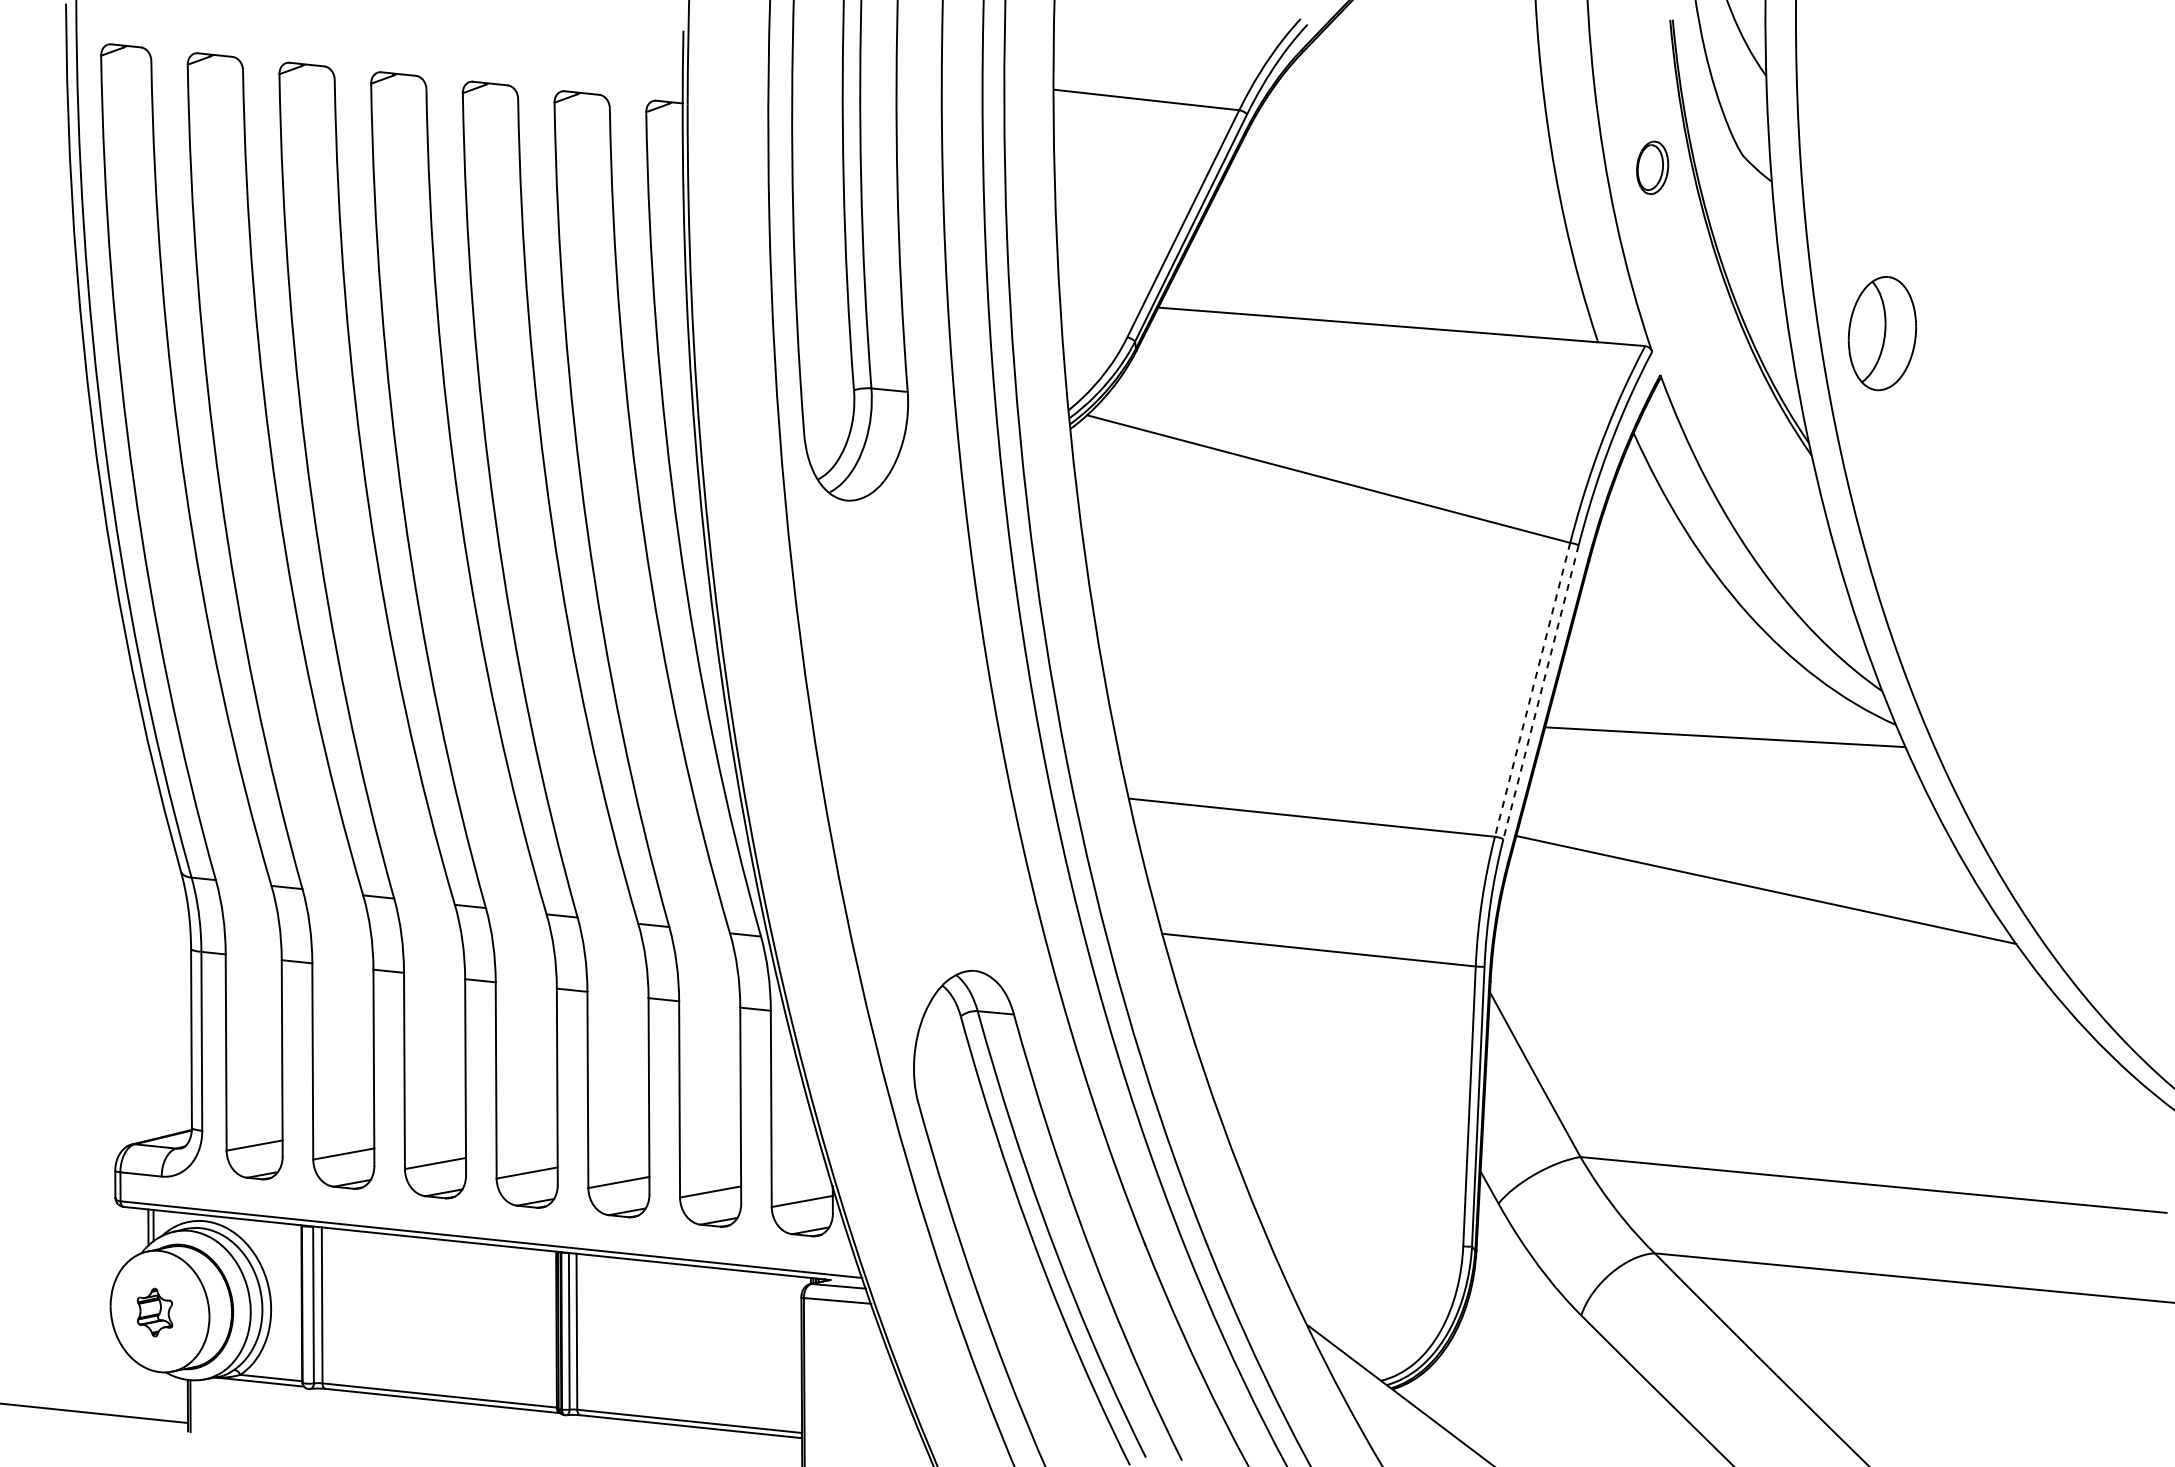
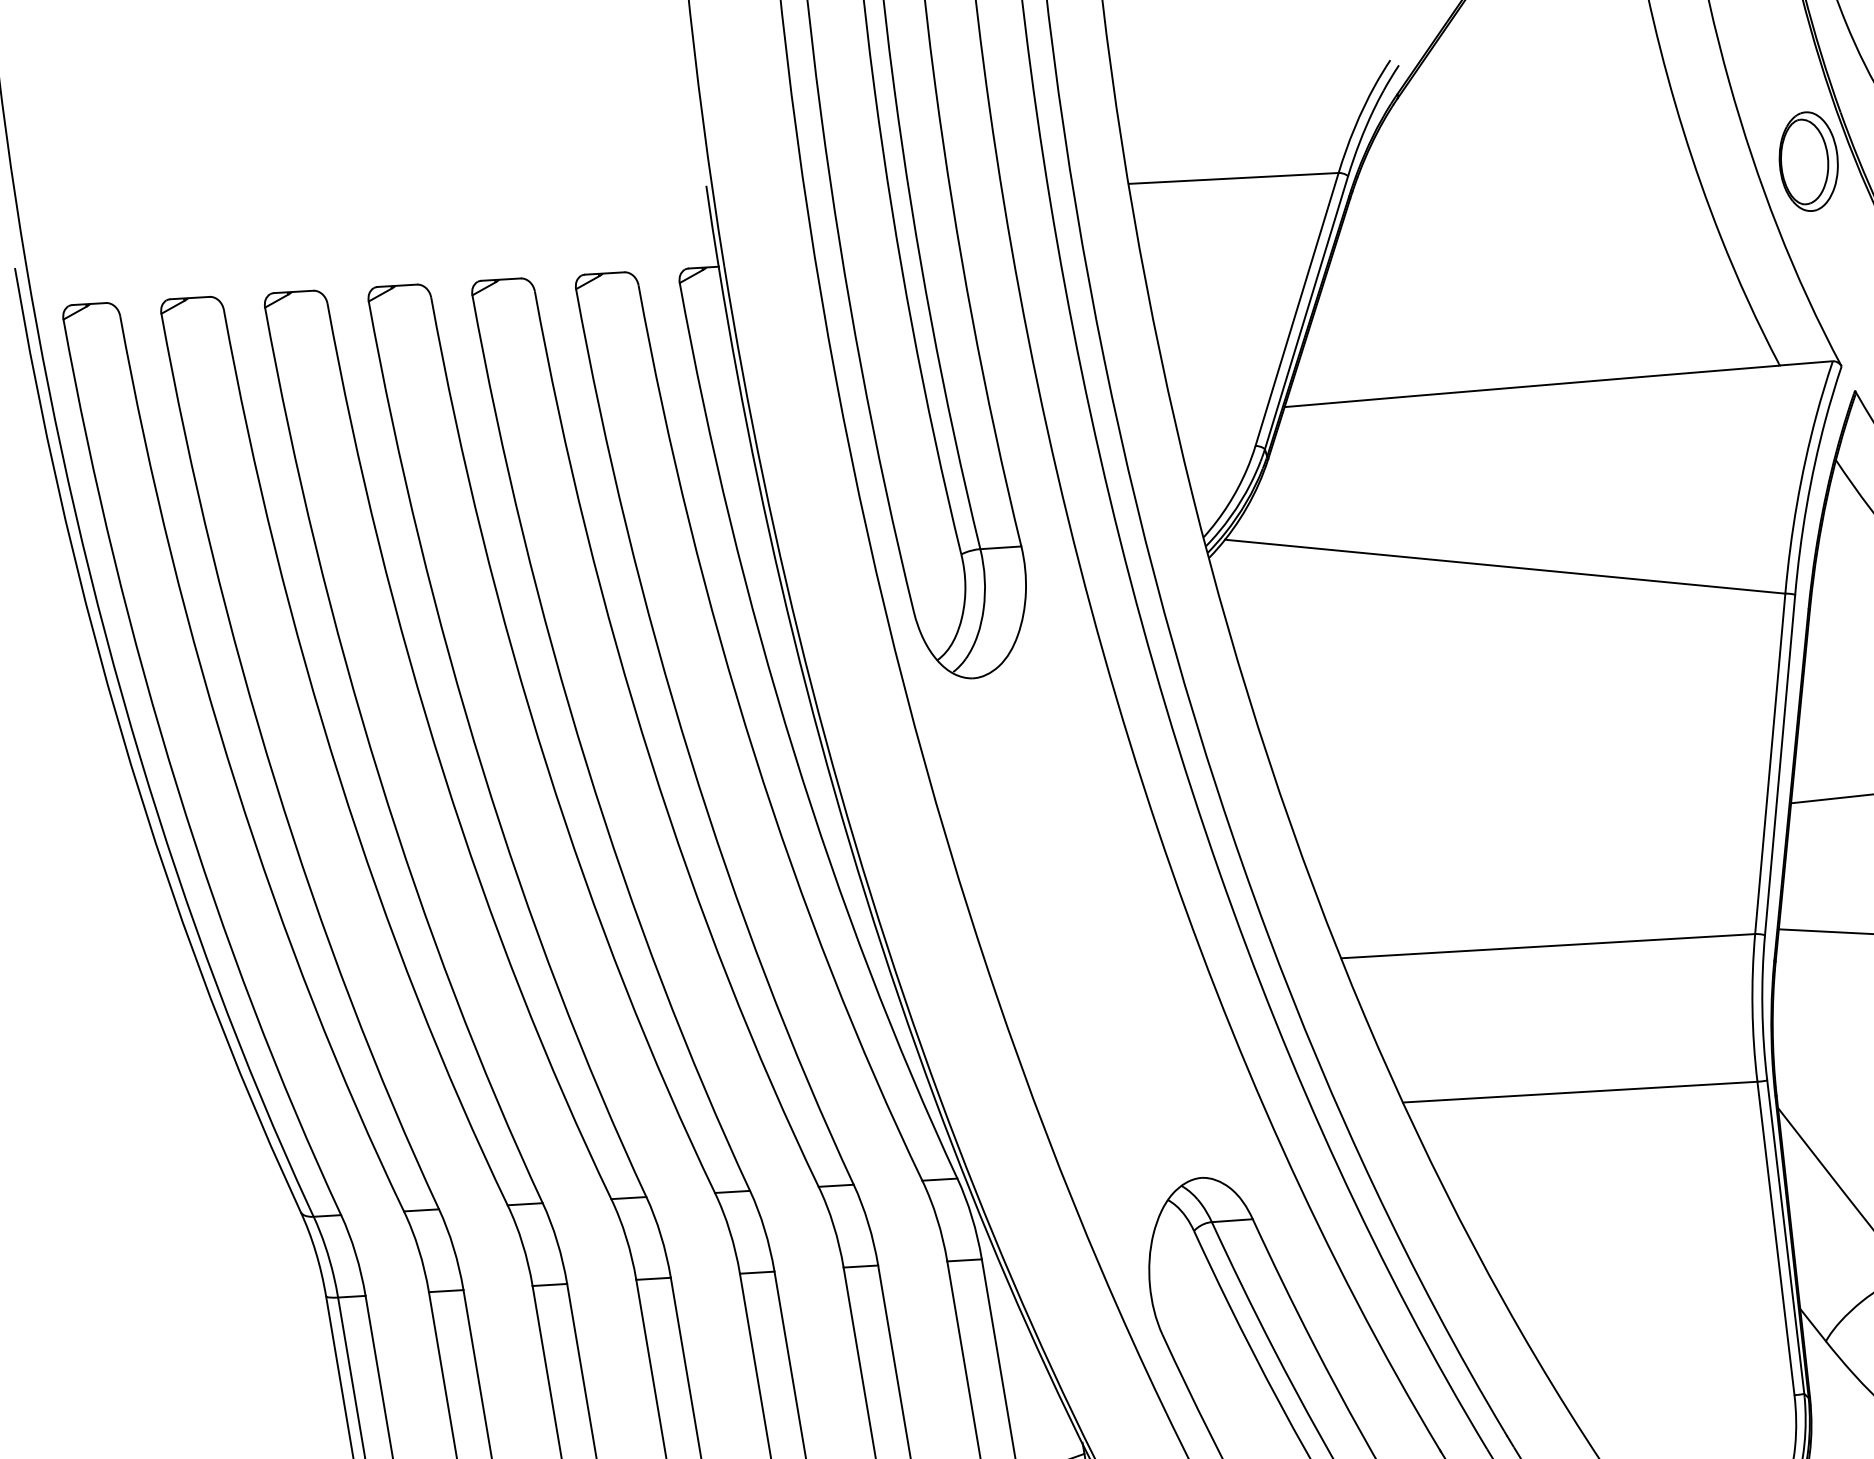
part: (1652, 167) -> (1808, 161), size x1.67
line: (1532, 689) -> (1770, 763), dashed -> solid
line: (1541, 692) -> (1780, 765), dashed -> solid

